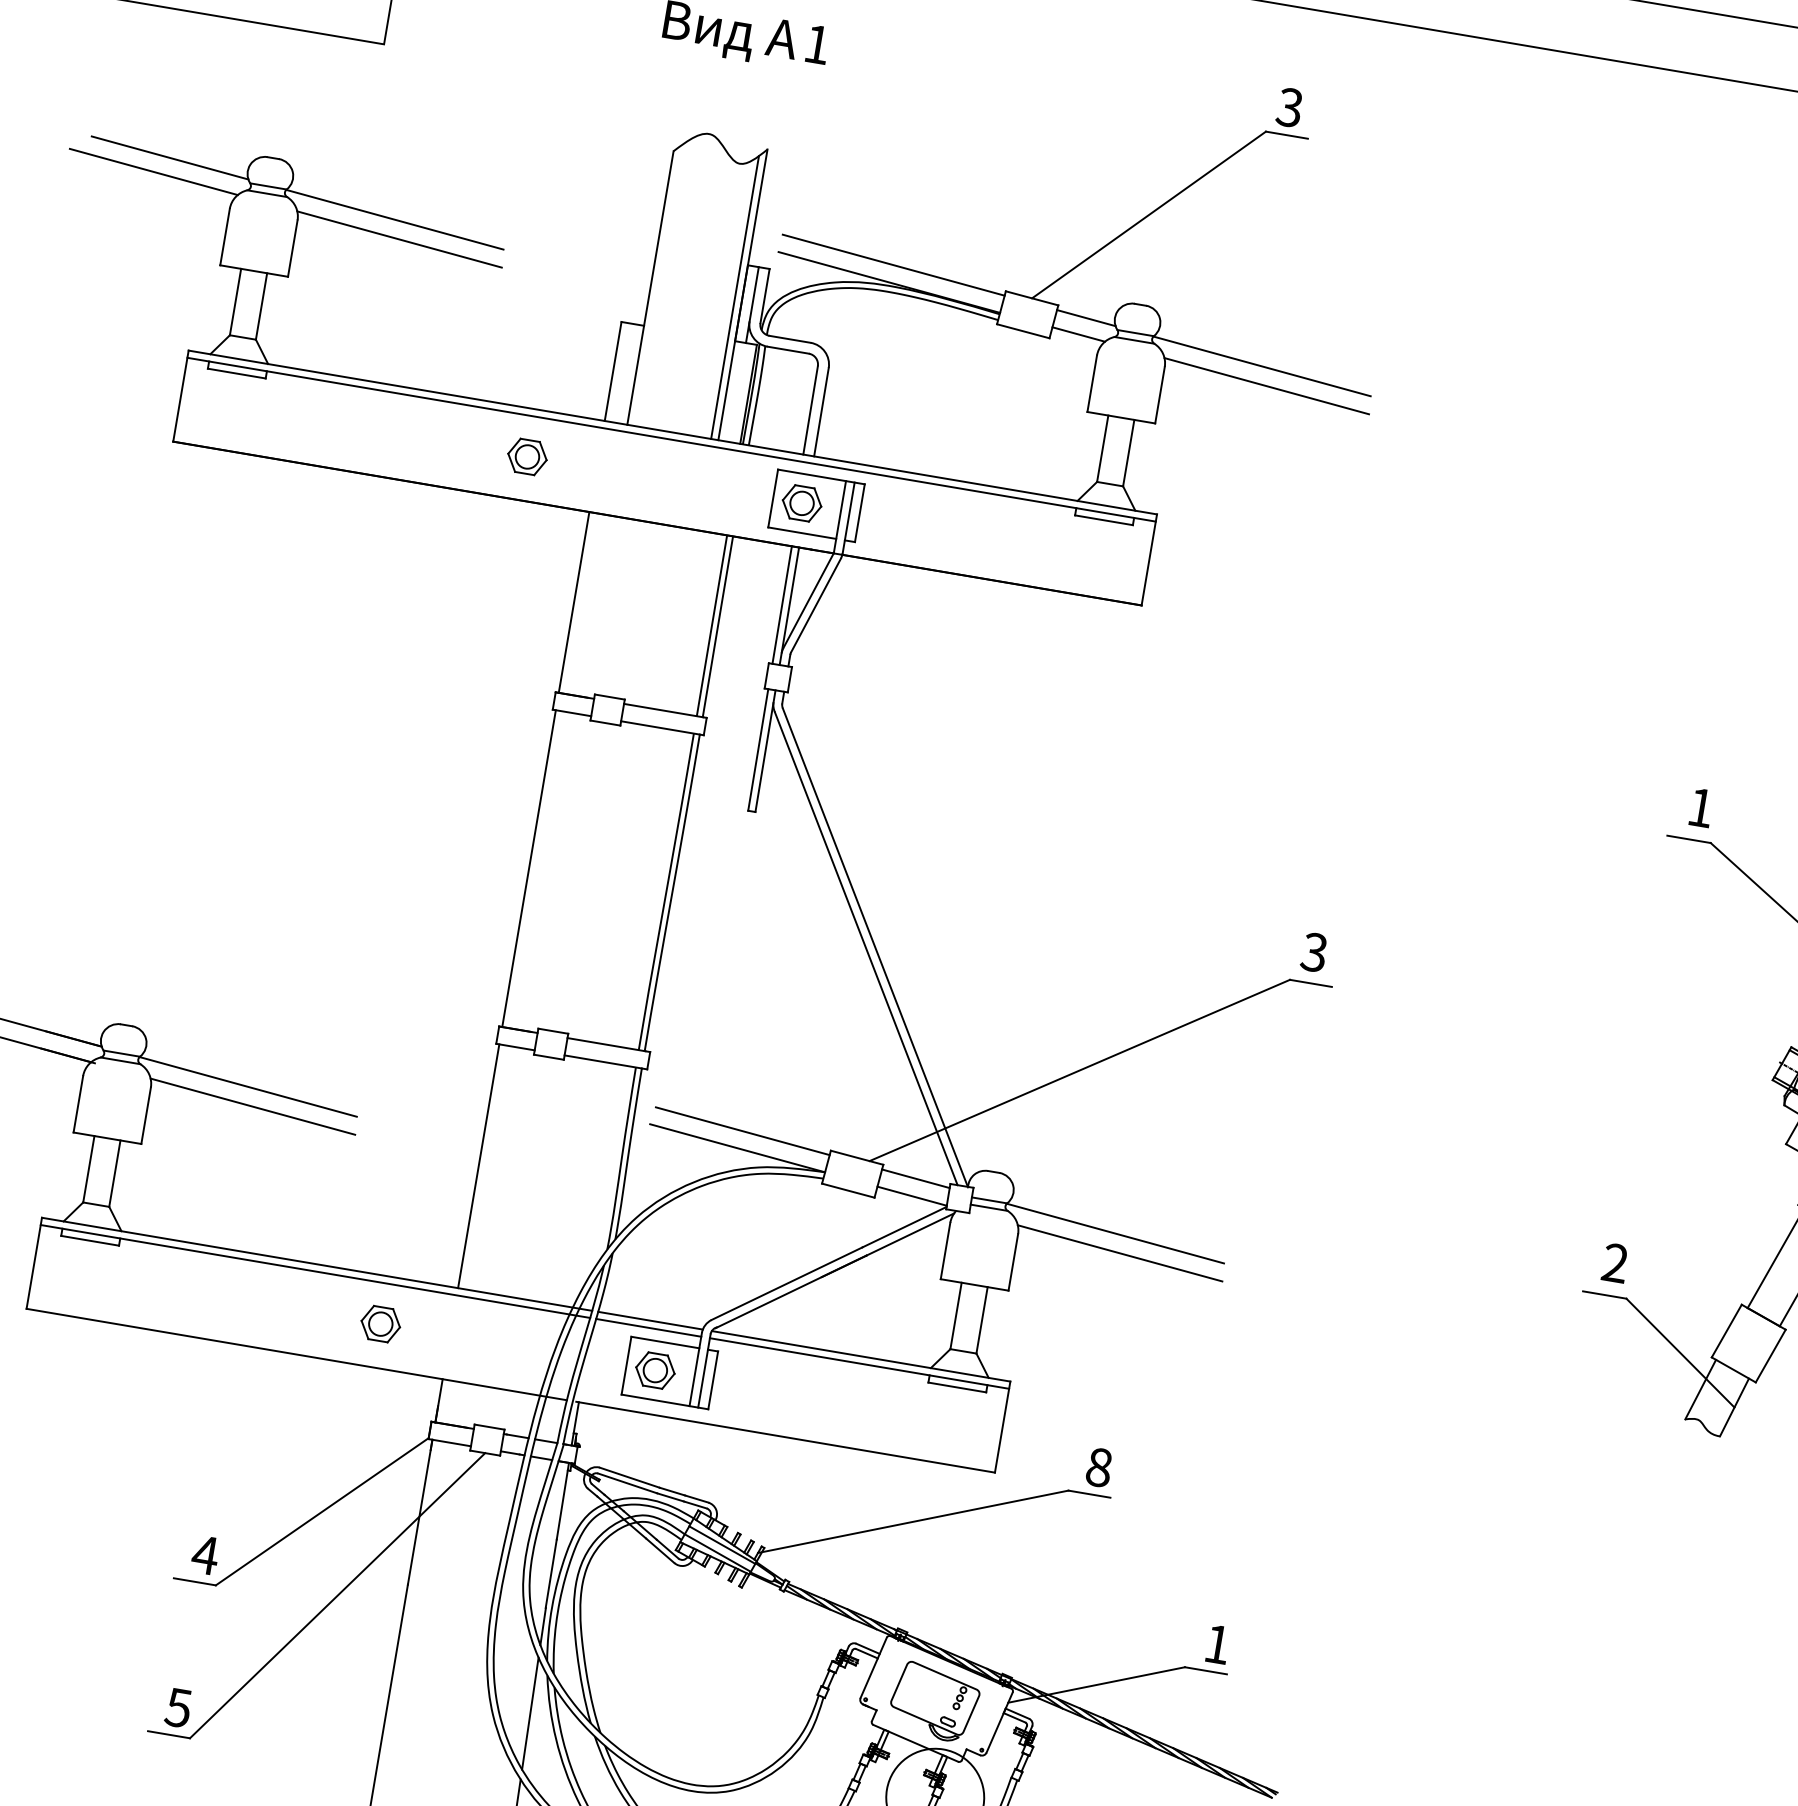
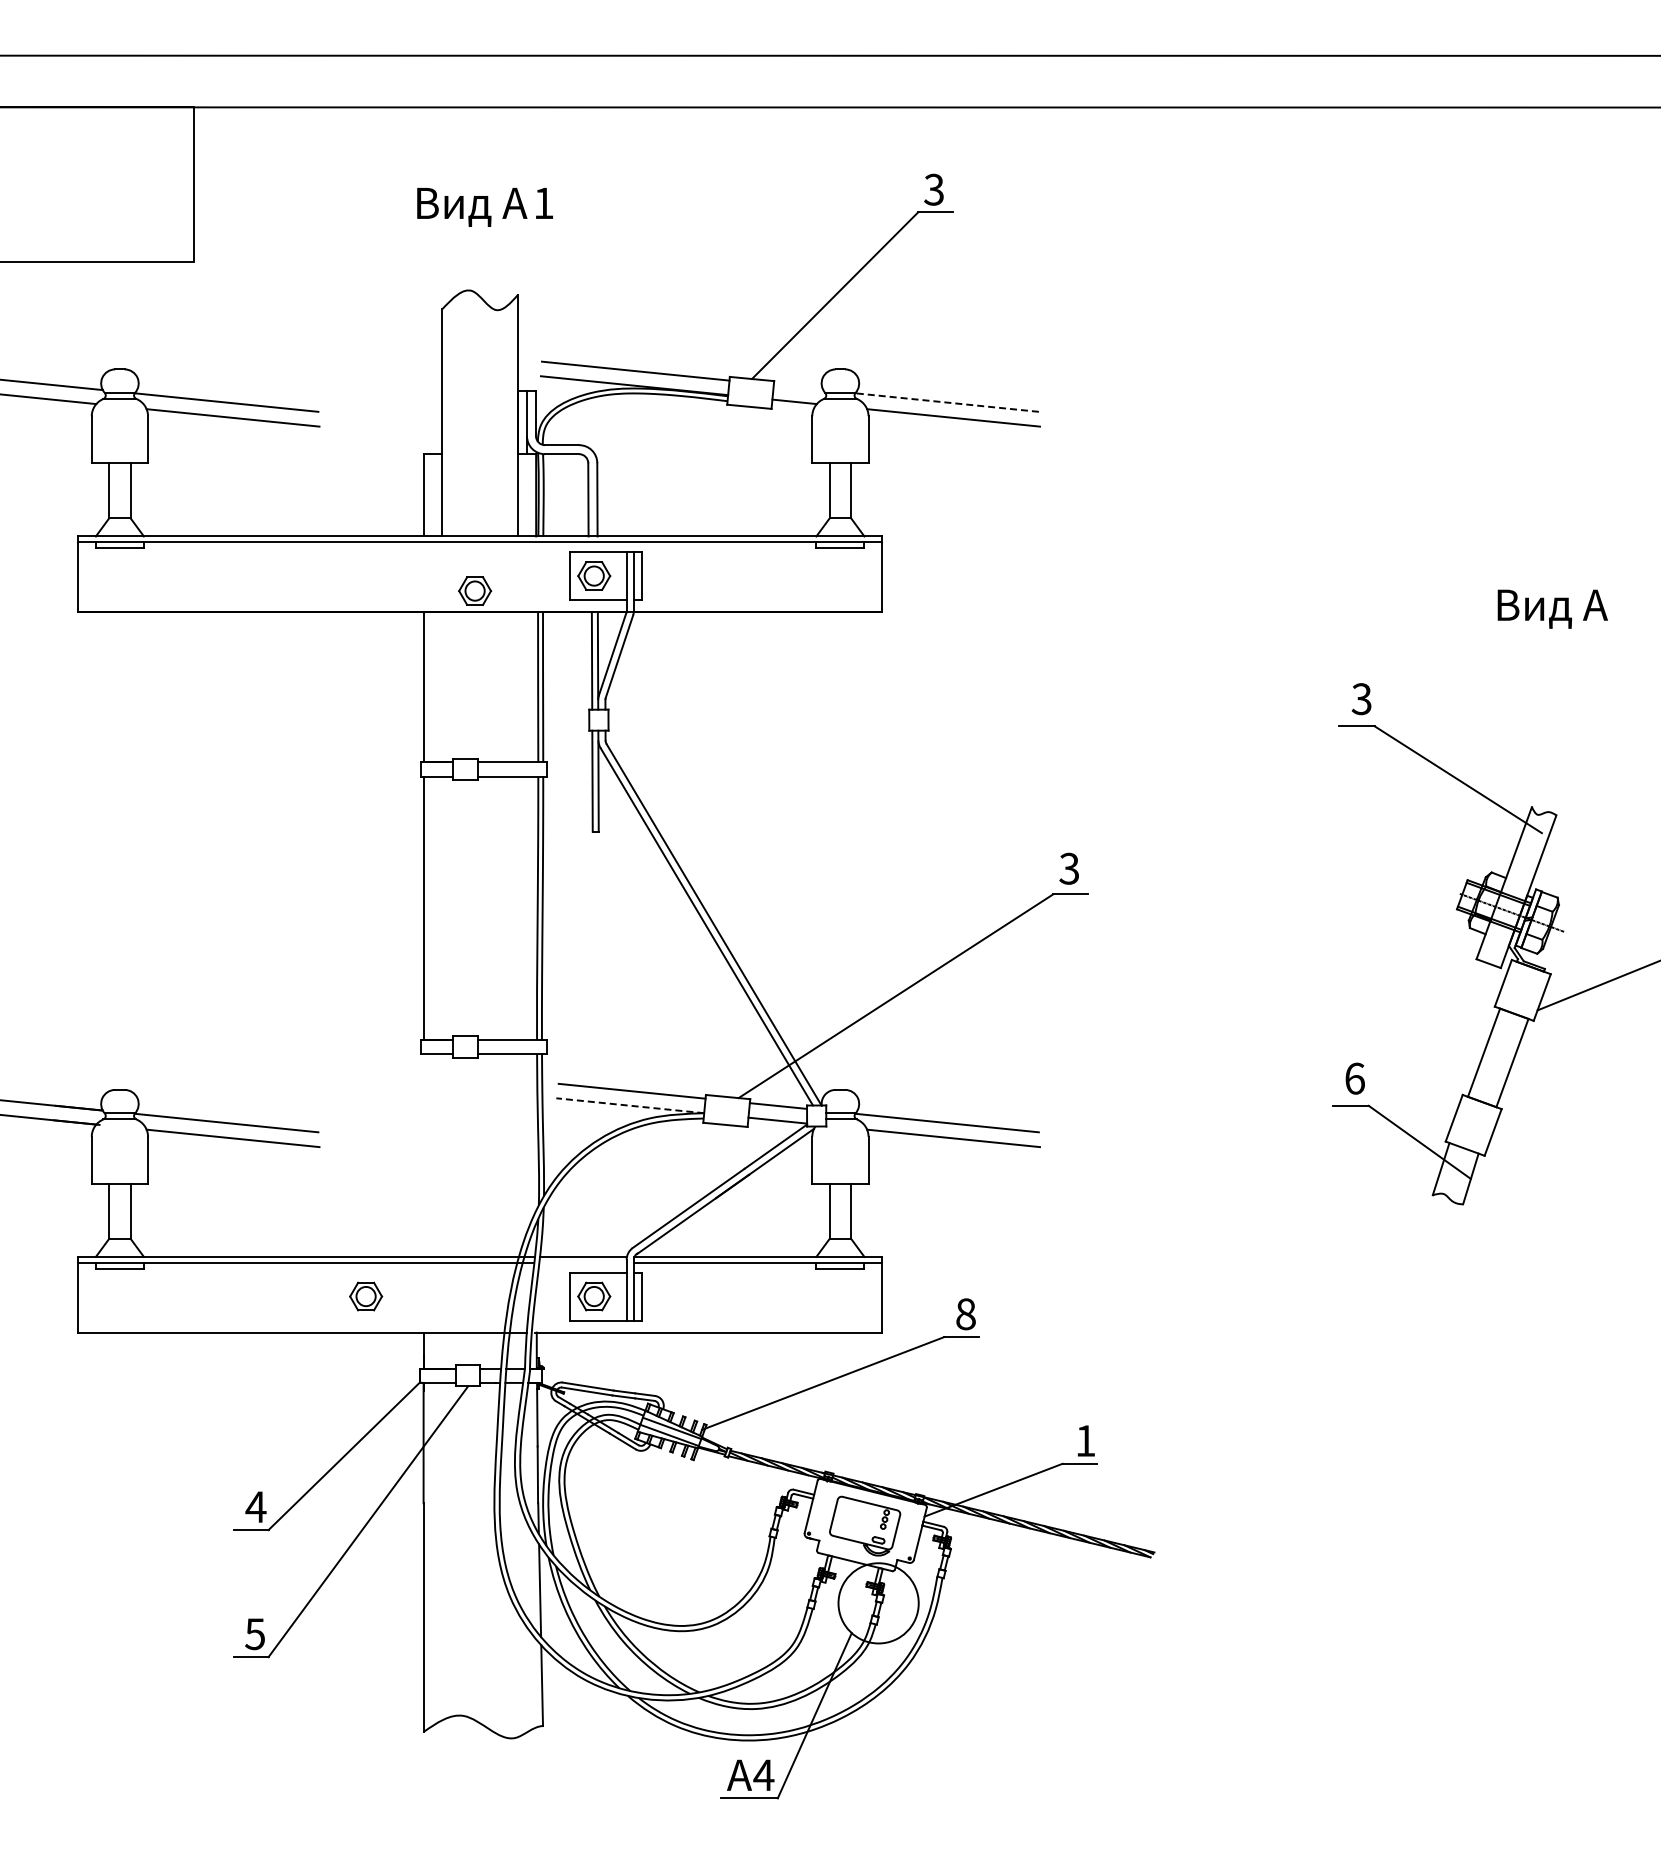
line: (734, 296) -> (511, 418), removed
line: (1086, 318) -> (798, 387), removed
line: (1261, 366) -> (946, 402), solid -> dashed
part: (528, 456) -> (475, 590), moved
text: (1700, 808) -> (1361, 699), 1 -> 3
line: (736, 1147) -> (629, 1105), solid -> dashed
line: (478, 1166) -> (423, 1155), removed
text: (1614, 1262) -> (1354, 1078), 2 -> 6
line: (648, 1327) -> (582, 1262), removed

